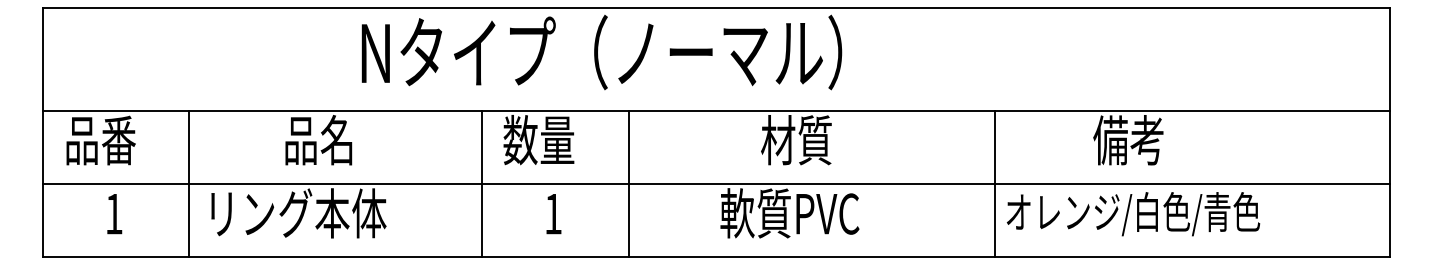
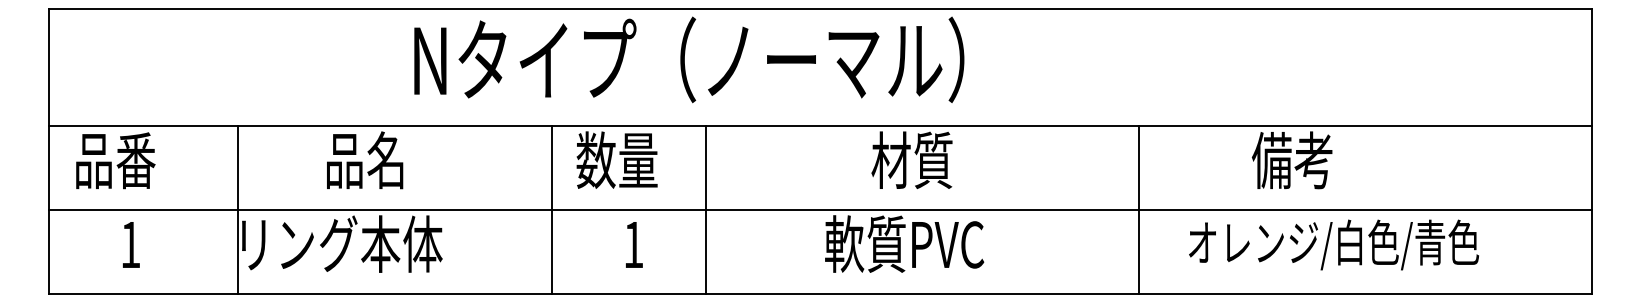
line: (189, 184) -> (237, 210), moved
line: (628, 184) -> (705, 210), moved
text: (1133, 213) -> (1333, 244), moved

